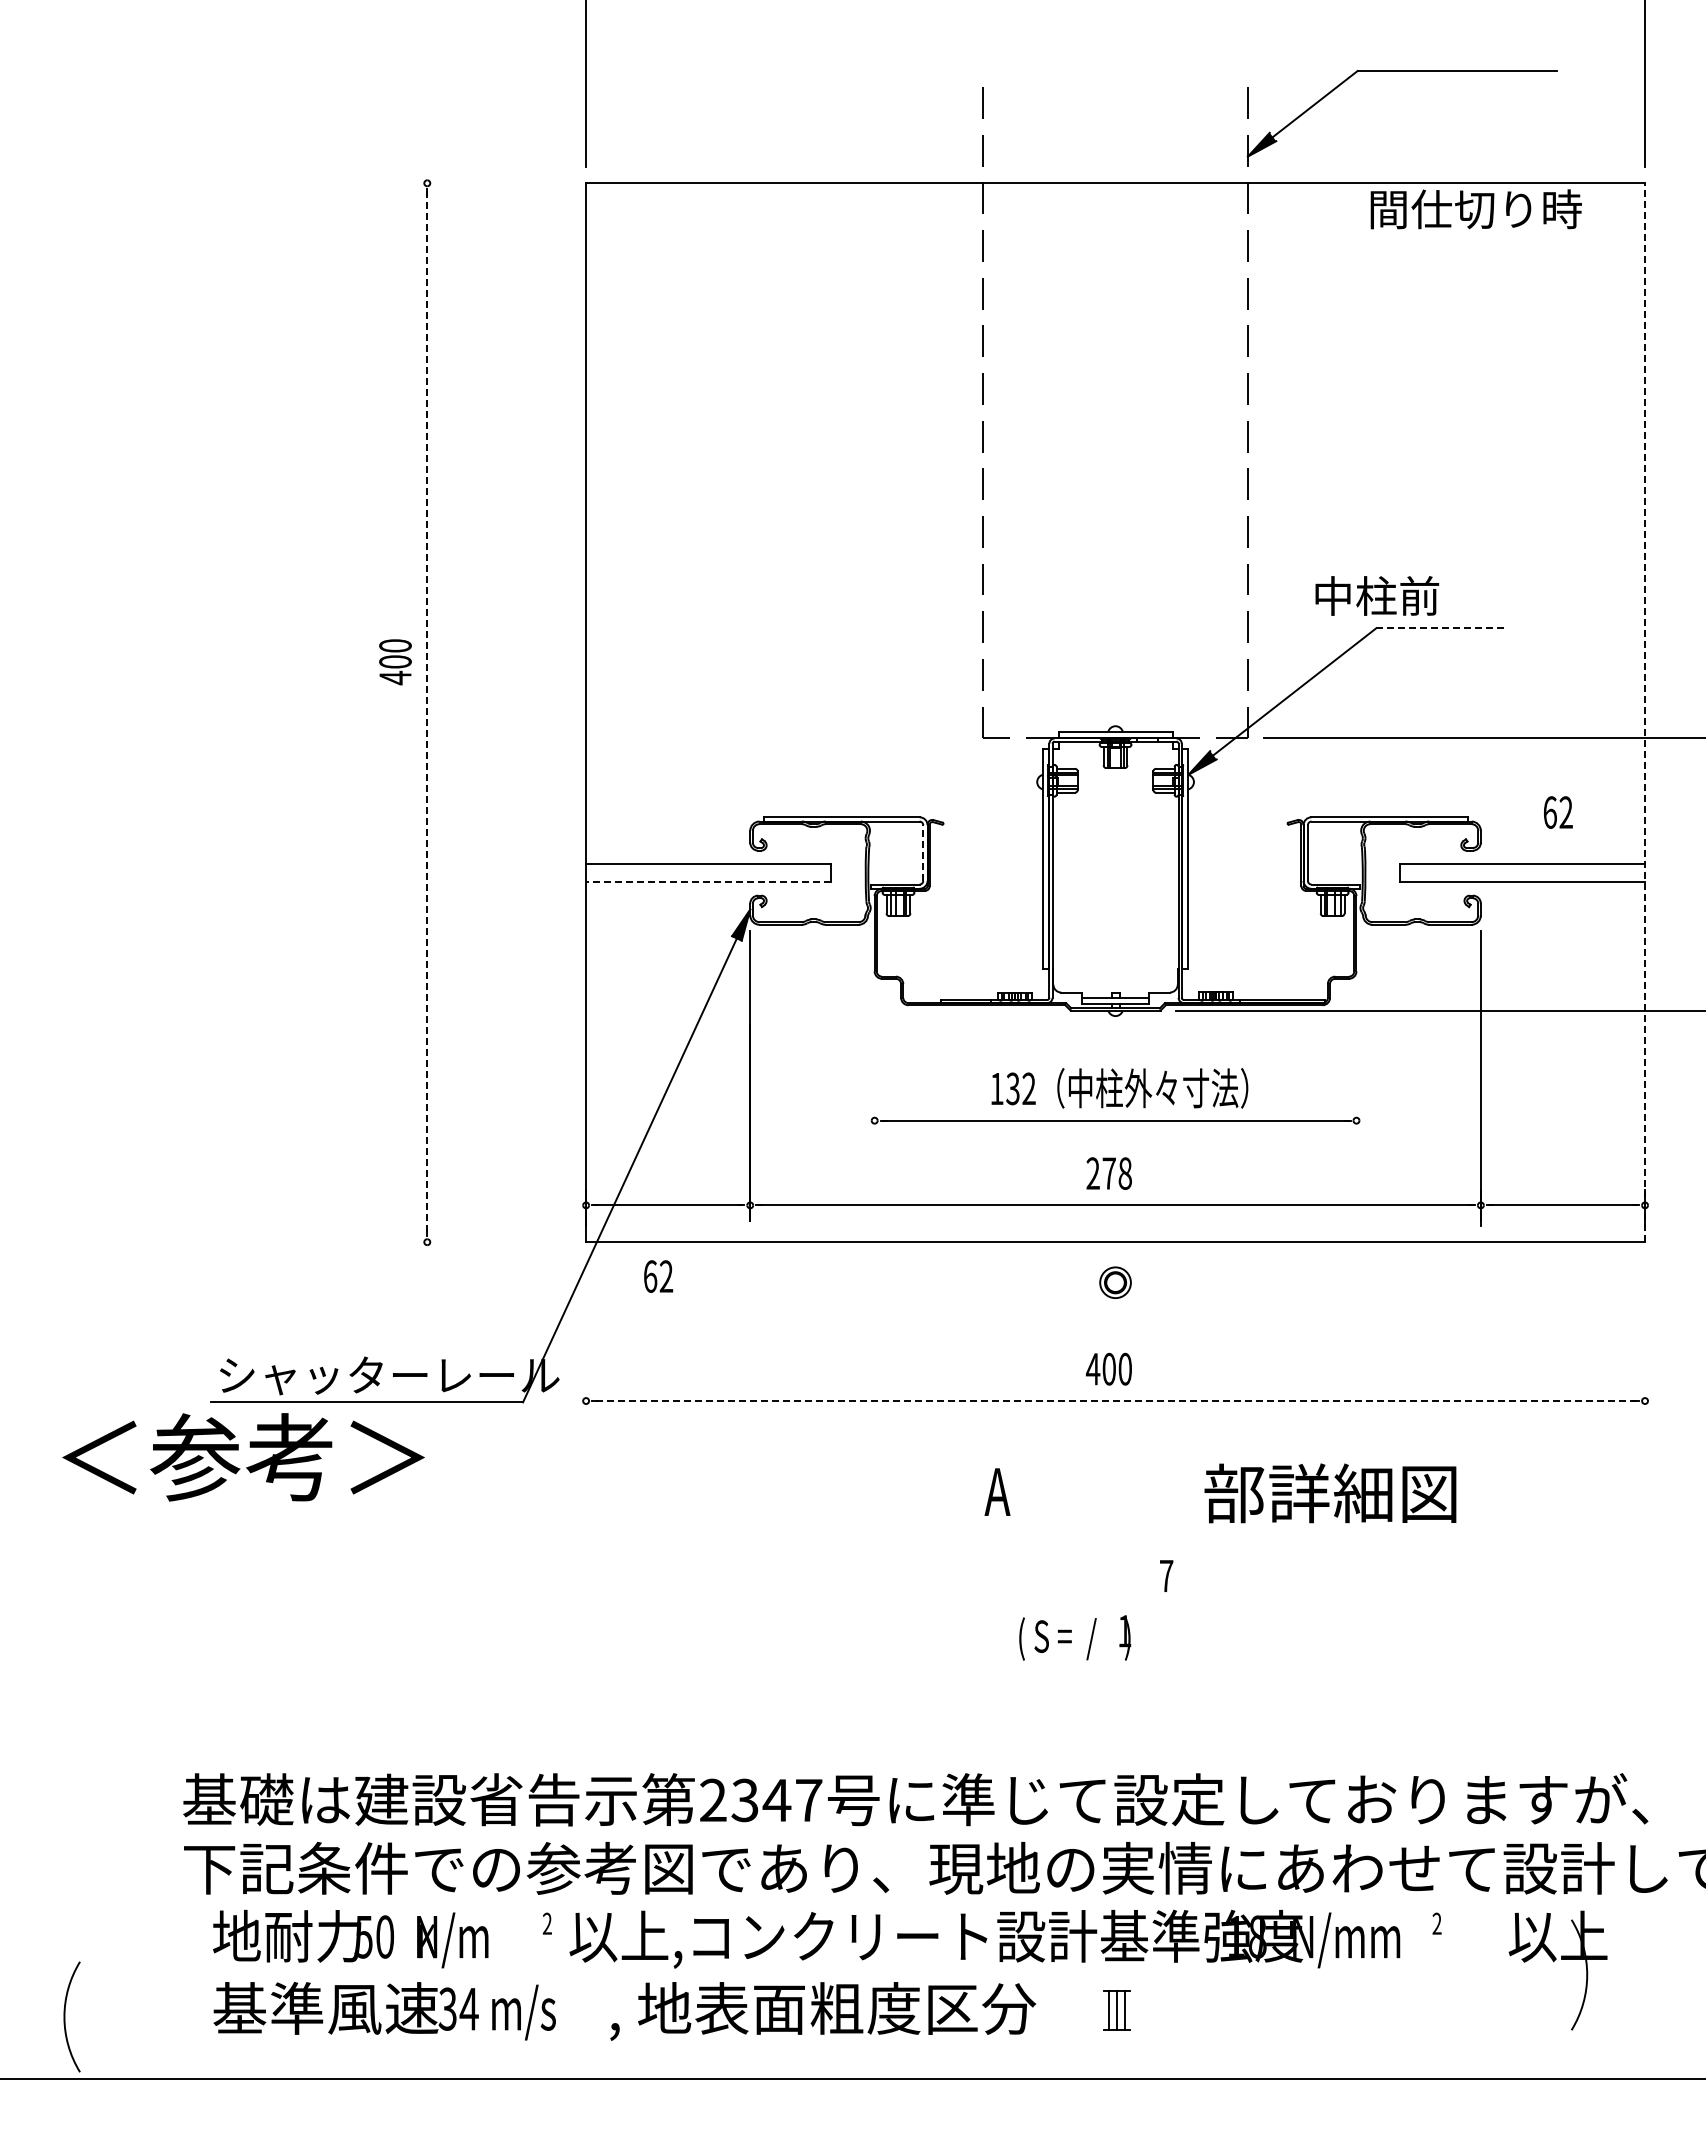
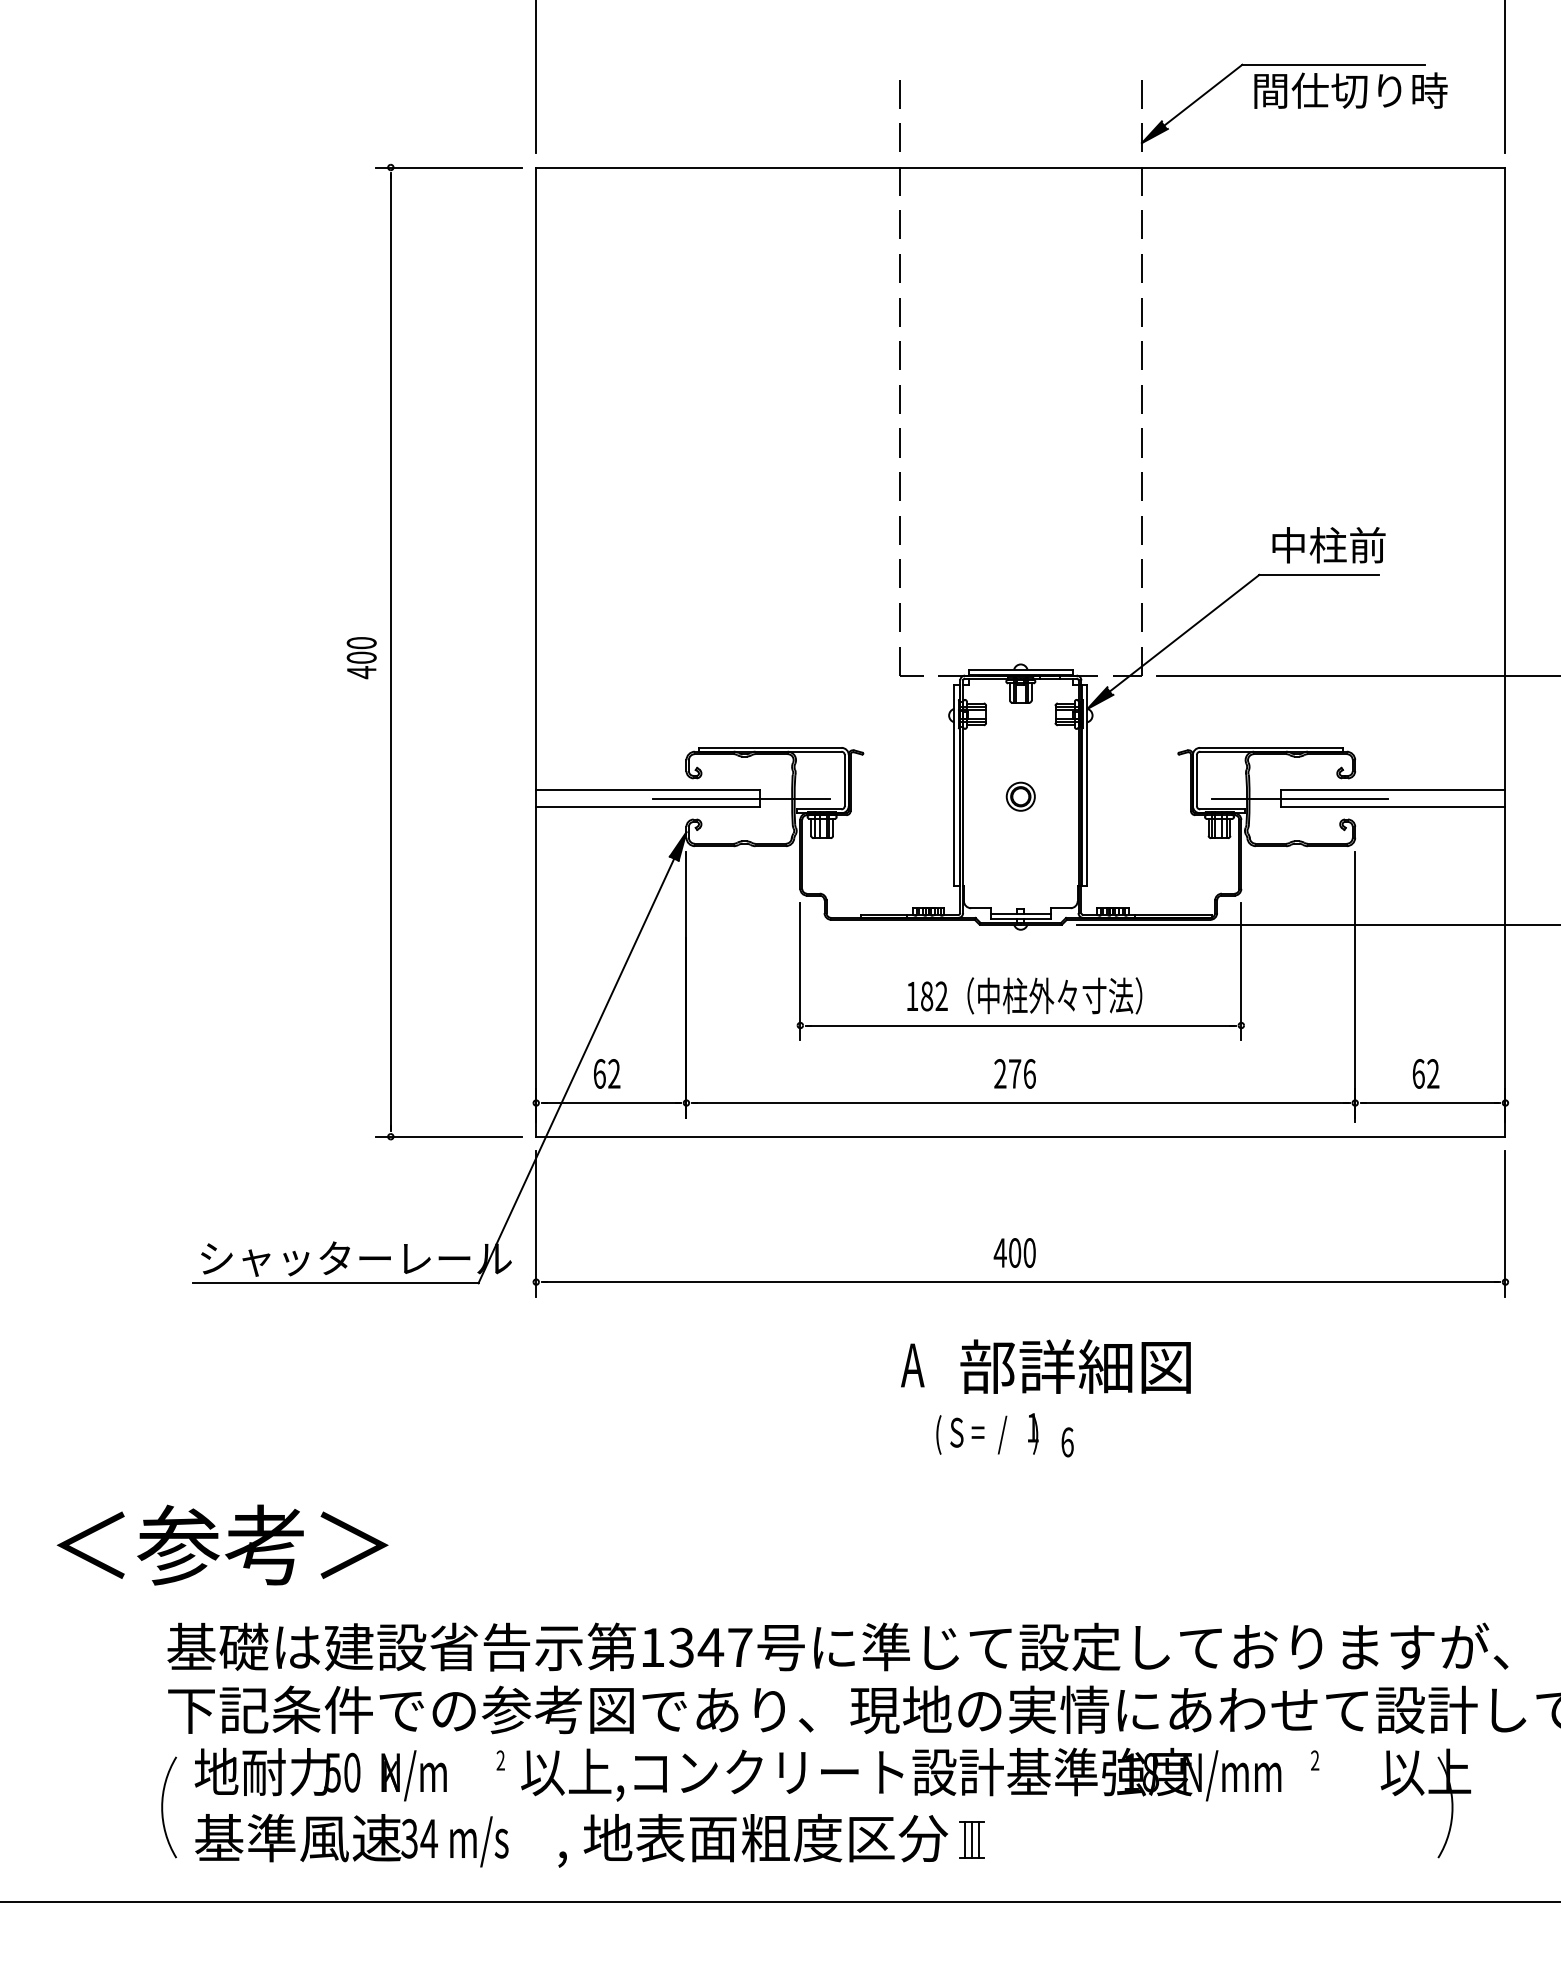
line: (490, 183) -> (448, 167), added
text: (1475, 209) -> (1350, 90), moved
text: (1377, 595) -> (1329, 544), moved
line: (1441, 628) -> (1319, 575), dashed -> solid
text: (395, 662) -> (361, 658), moved
line: (427, 712) -> (391, 651), dashed -> solid
line: (1645, 712) -> (1505, 651), dashed -> solid
text: (1558, 812) -> (1426, 1073), moved
line: (923, 853) -> (845, 780), dashed -> solid
line: (810, 873) -> (741, 799), added
line: (1420, 873) -> (1299, 799), added
line: (707, 882) -> (647, 807), dashed -> solid
line: (874, 1061) -> (800, 971), added
line: (1356, 1061) -> (1241, 971), added
text: (1012, 1088) -> (926, 996), 132 -> 182
text: (1125, 1173) -> (1029, 1073), 278 -> 276
line: (490, 1242) -> (448, 1137), added
text: (658, 1276) -> (607, 1073), moved
part: (1115, 1282) -> (1020, 796), moved
line: (586, 1337) -> (536, 1223), added
line: (1645, 1337) -> (1505, 1223), added
line: (1115, 1401) -> (1020, 1282), dashed -> solid
text: (243, 1457) -> (222, 1545), moved
text: (1330, 1493) -> (1075, 1366), moved
text: (1166, 1575) -> (1067, 1441), 7 -> 6
text: (1075, 1637) -> (987, 1433), moved
text: (713, 1799) -> (652, 1646), 2347 -> 1347
part: (1116, 2010) -> (971, 1839), moved
arc: (65, 2016) -> (163, 1807), moved

